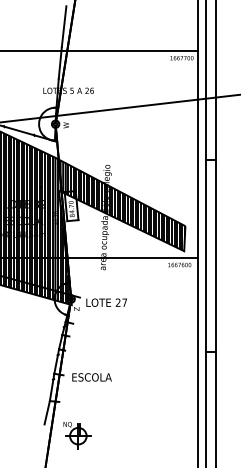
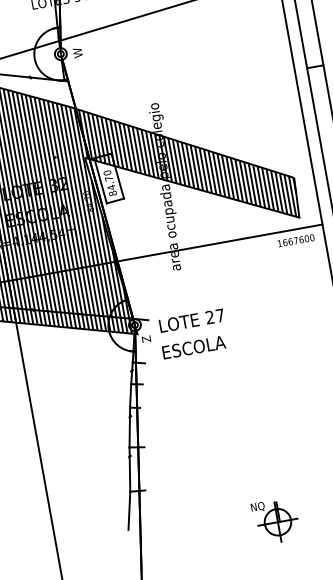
text: (91, 377) -> (193, 347), moved
part: (77, 435) -> (276, 521), moved

